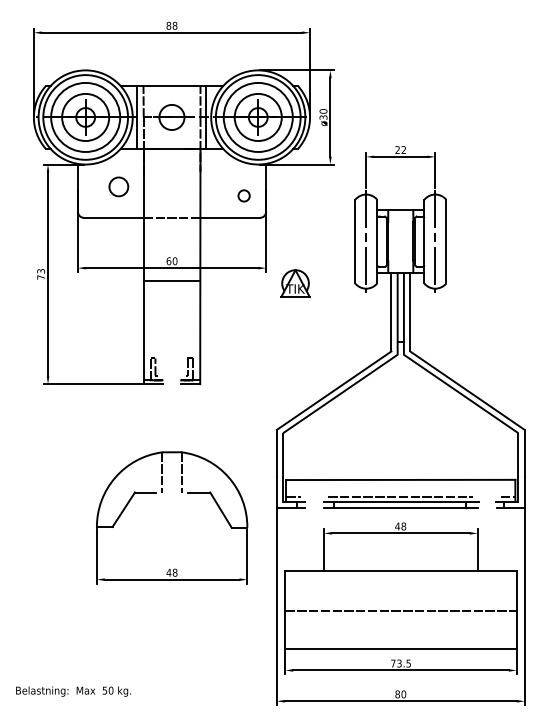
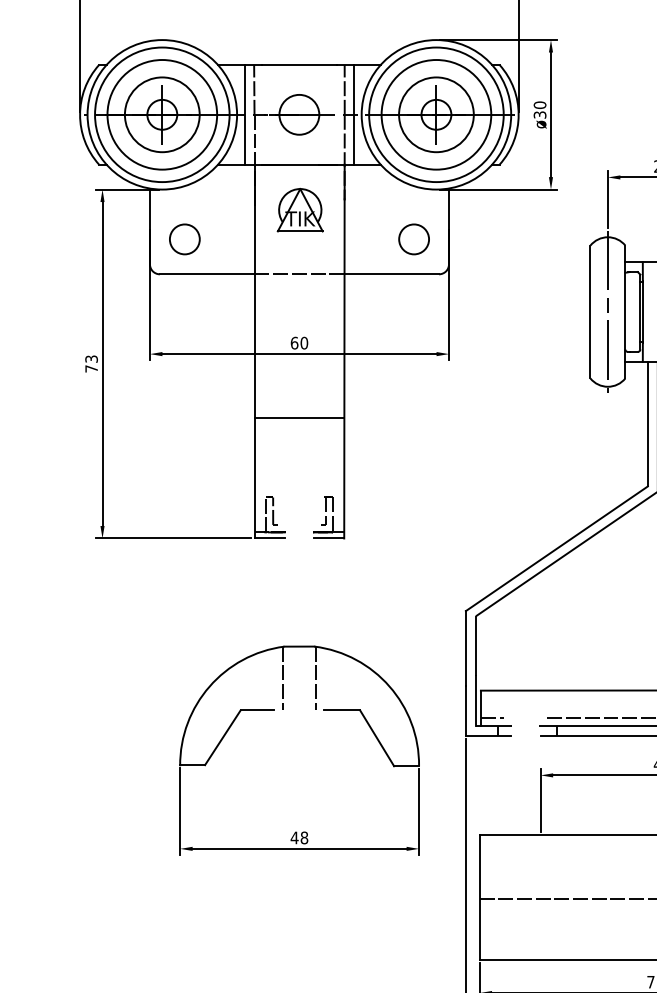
circle: (118, 186) -> (184, 238), moved
circle: (243, 195) -> (412, 238), size x1.67
line: (171, 281) -> (298, 418), moved
part: (295, 283) -> (300, 210), moved

